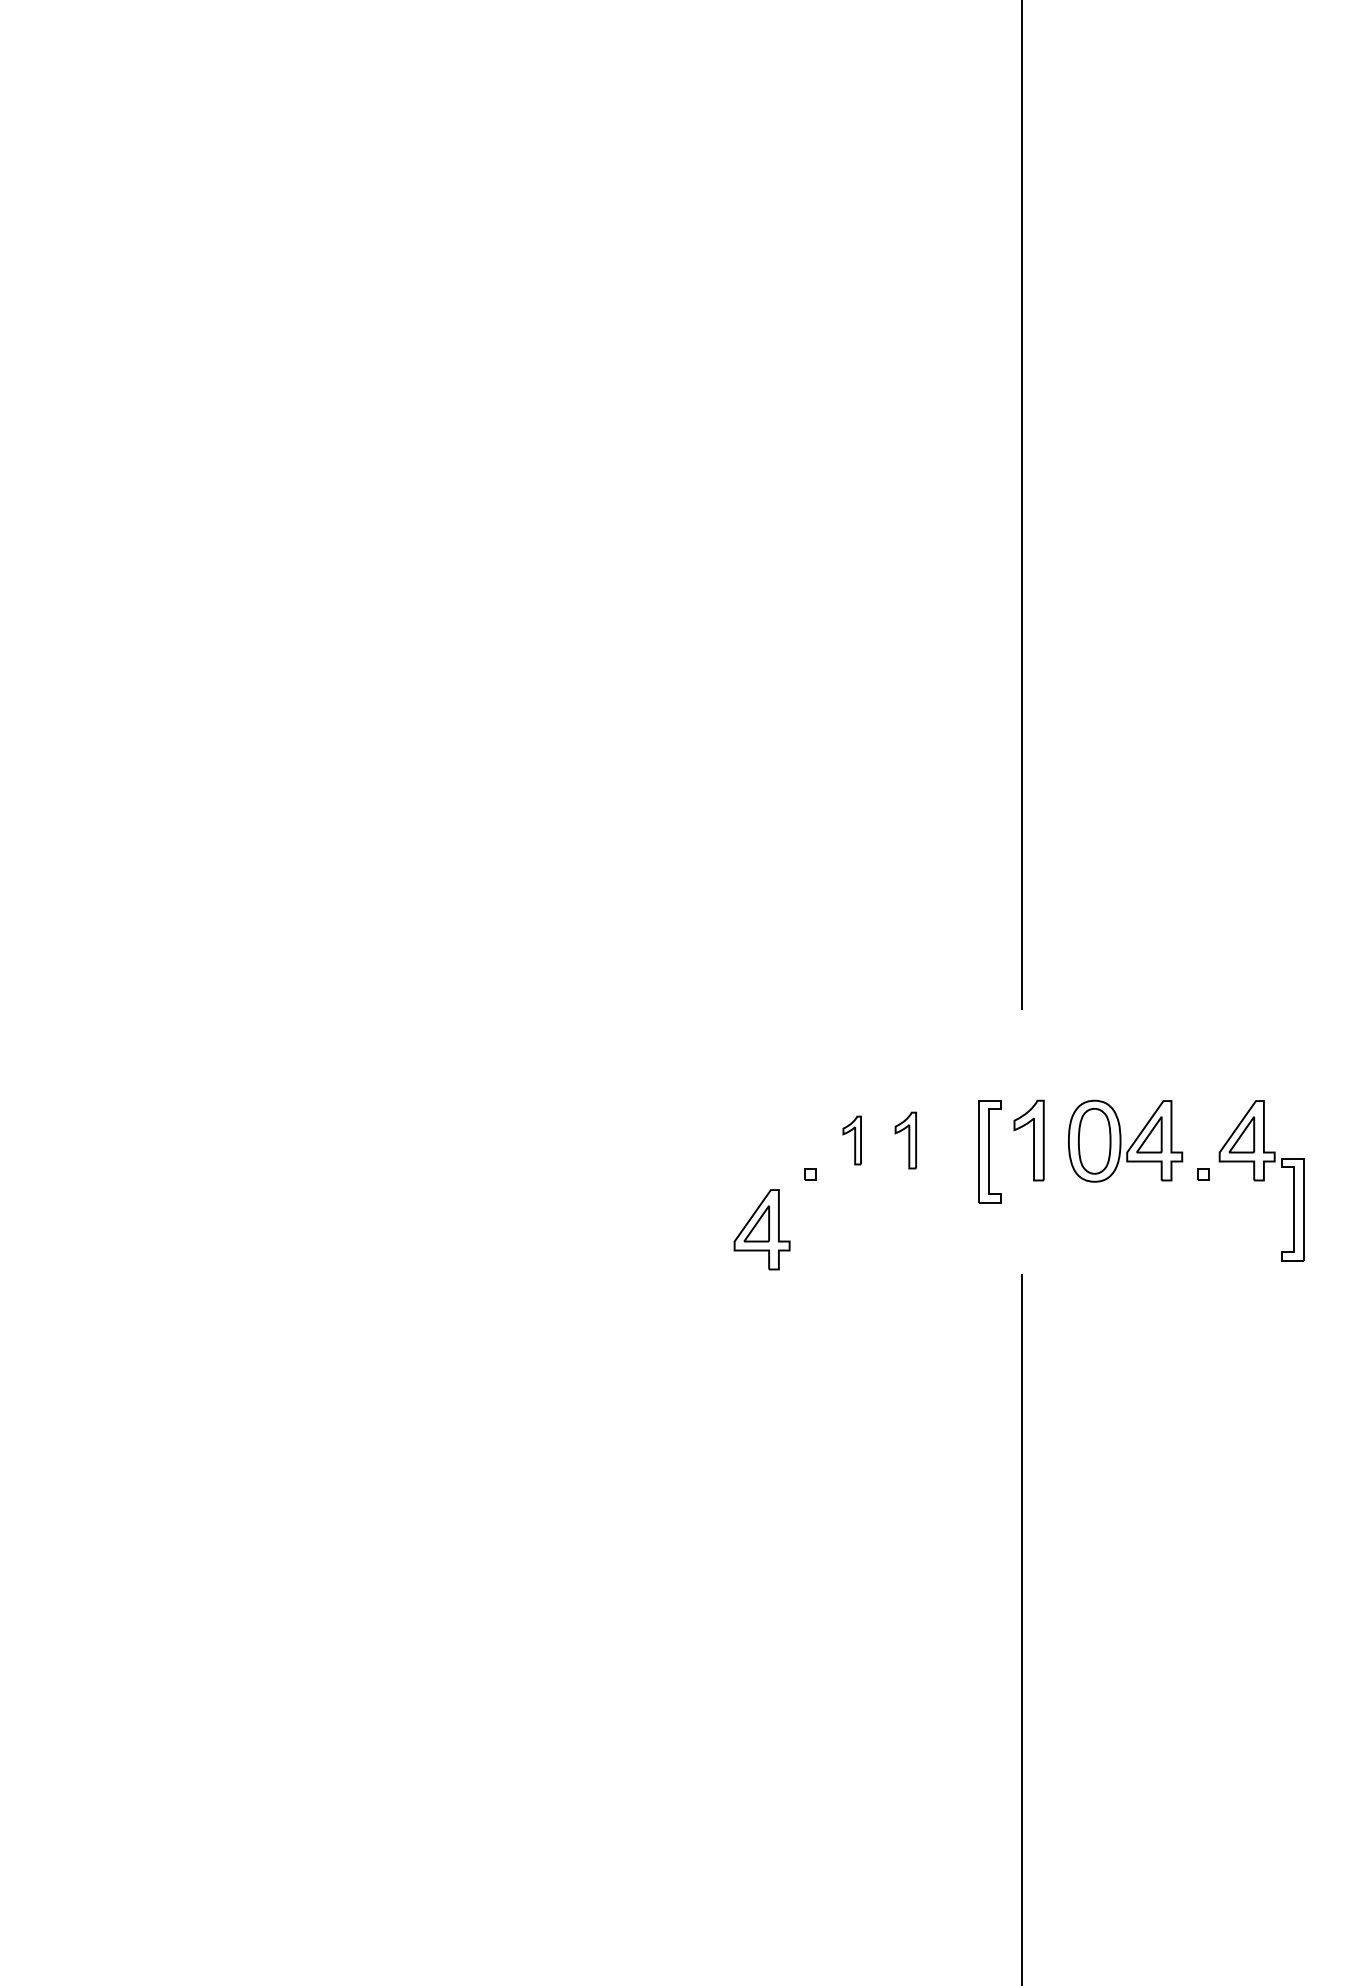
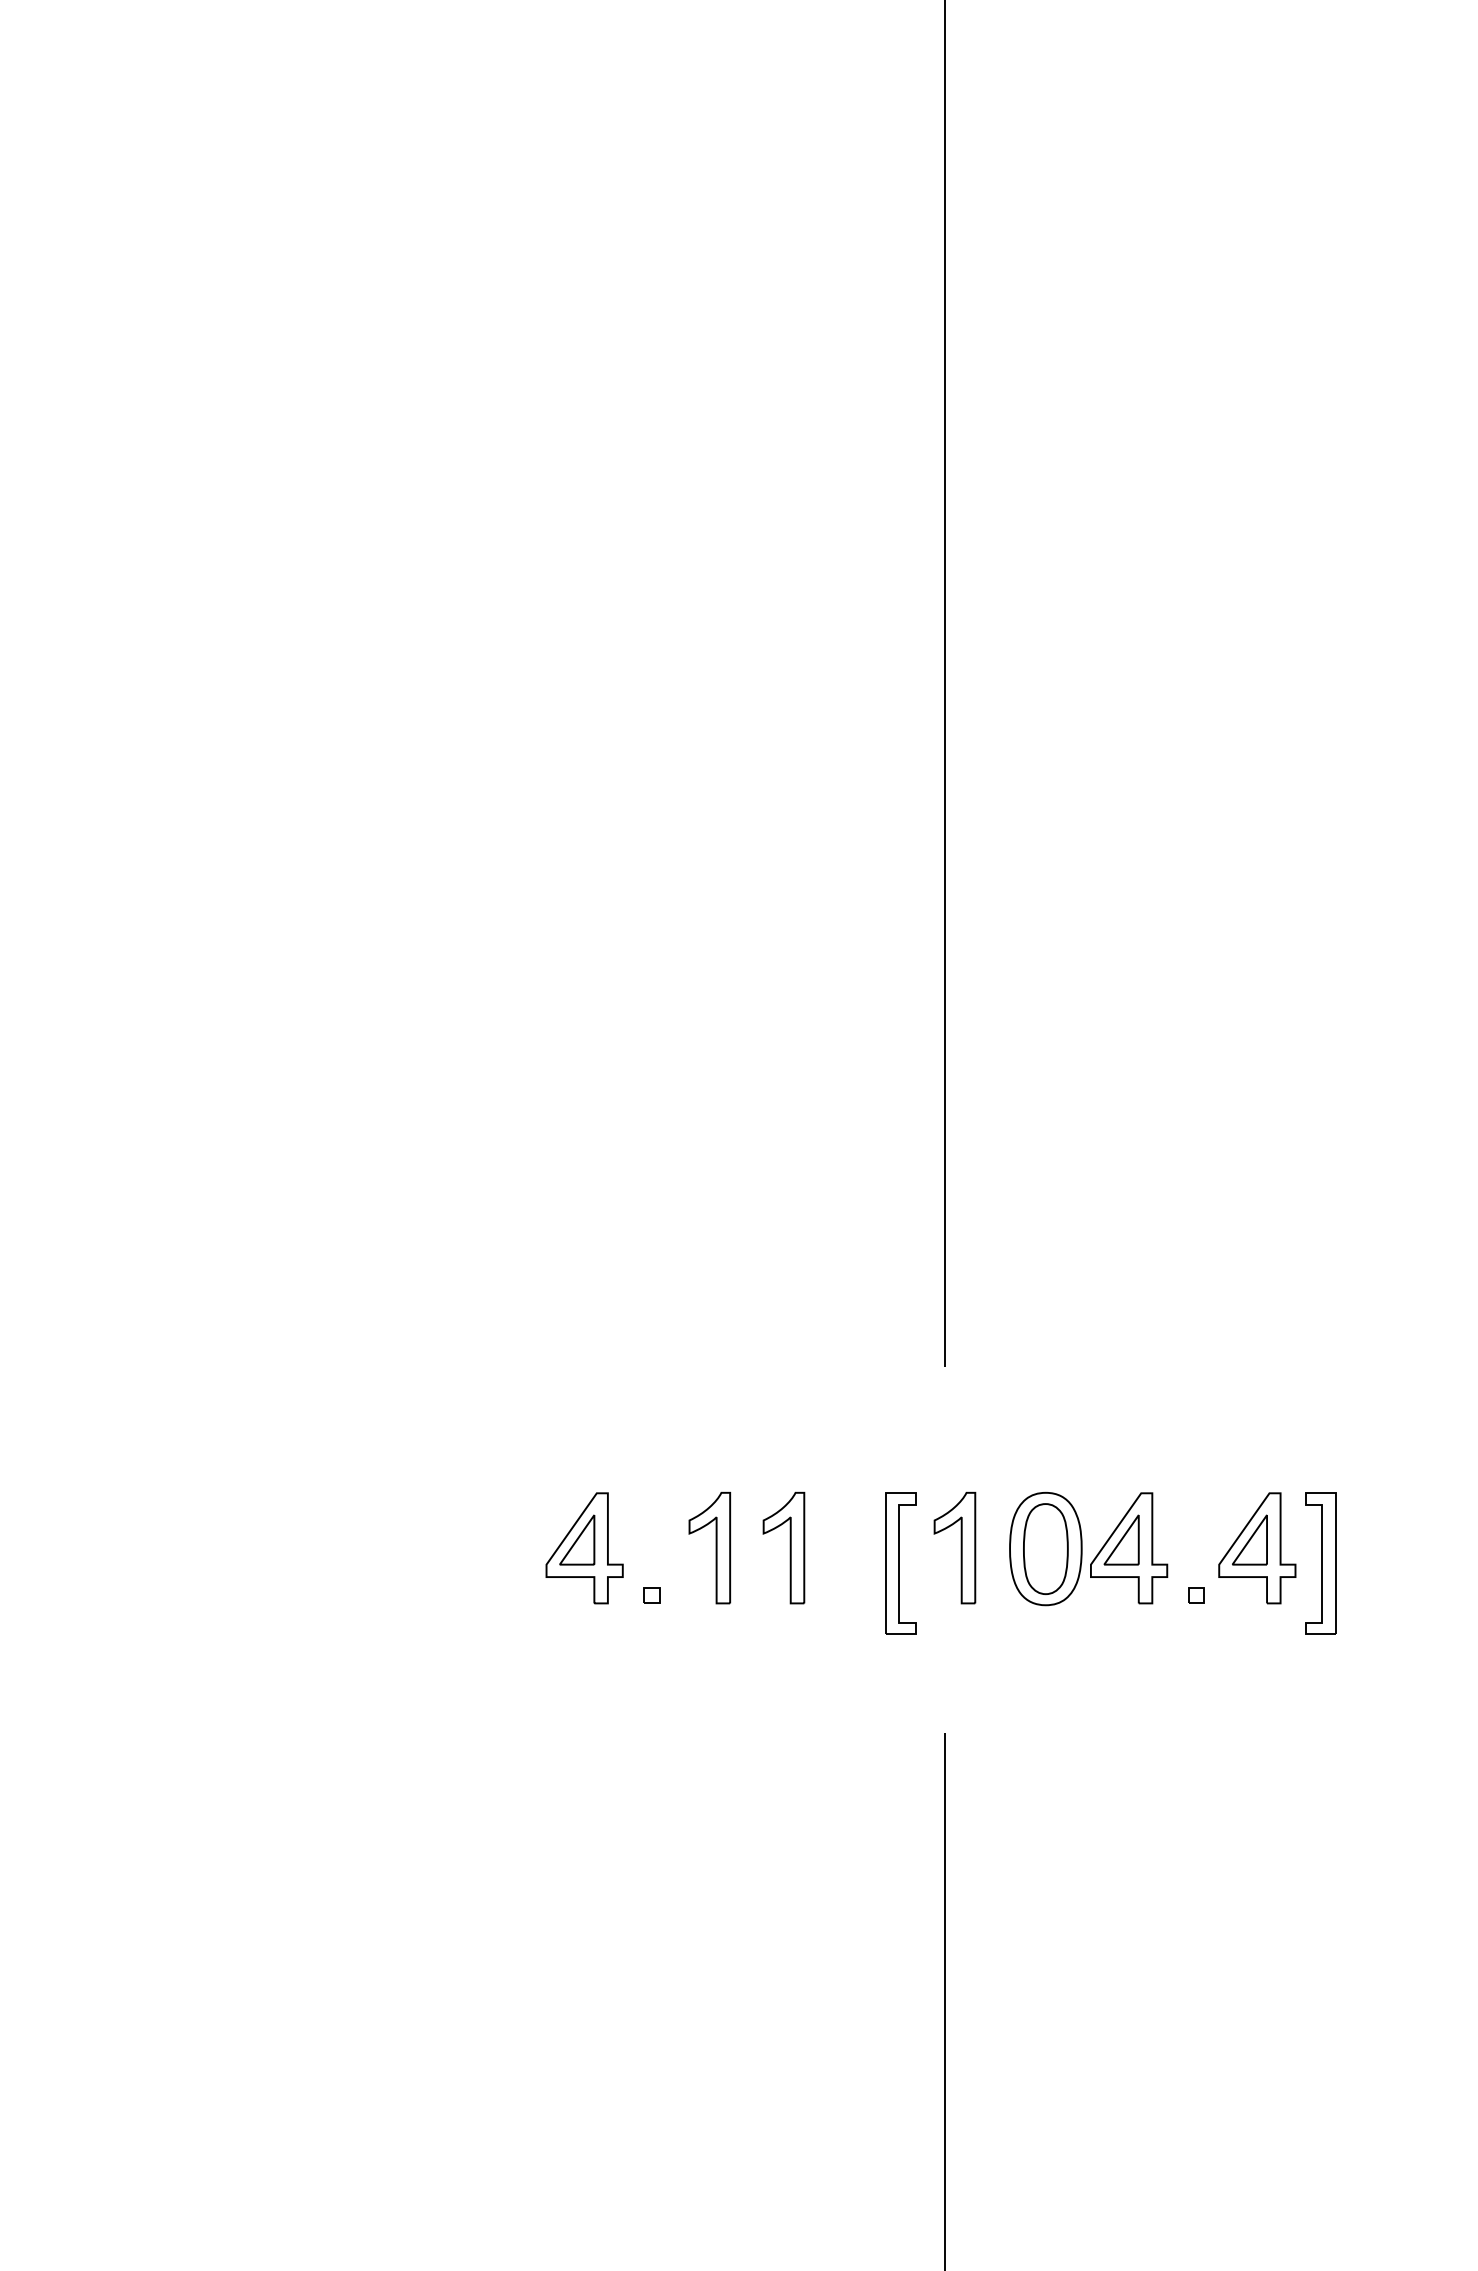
part: (851, 1140) -> (708, 1547), size x1.67
part: (905, 1140) -> (783, 1547), size x1.43
part: (1292, 1209) -> (1320, 1563), moved
part: (761, 1229) -> (583, 1547), moved

